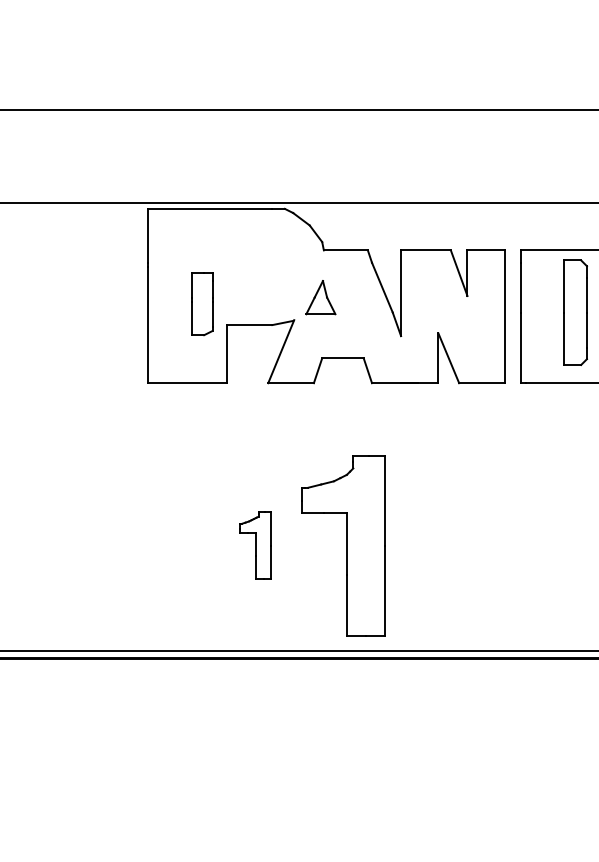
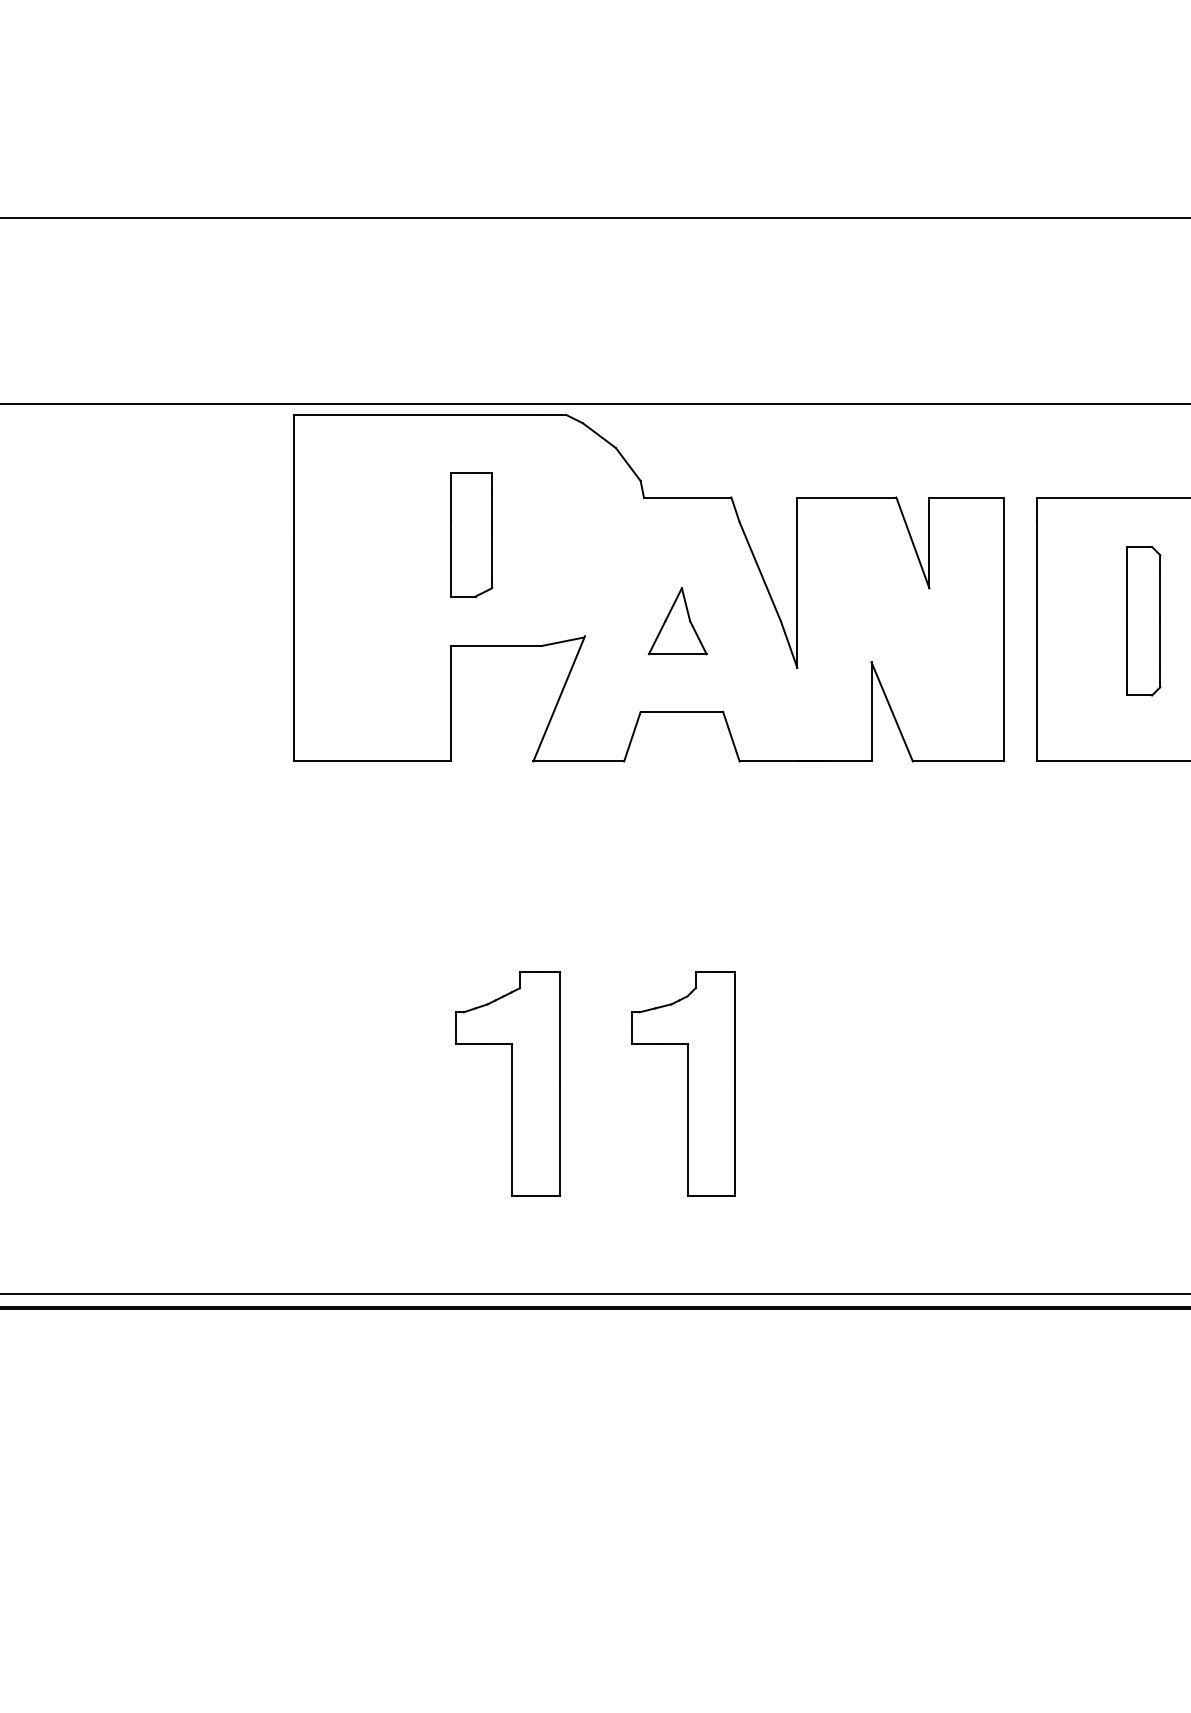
part: (320, 297) -> (676, 620), moved
part: (202, 304) -> (472, 535), moved
part: (575, 312) -> (1144, 620), size x0.71
part: (254, 545) -> (506, 1084), size x1.67
part: (343, 545) -> (682, 1084), size x0.62

